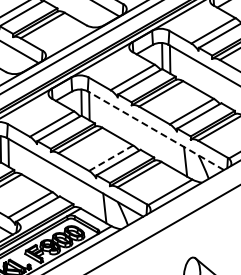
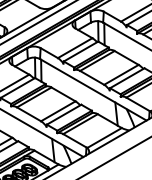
line: (155, 130) -> (92, 89), dashed -> solid
line: (111, 158) -> (58, 111), dashed -> solid

